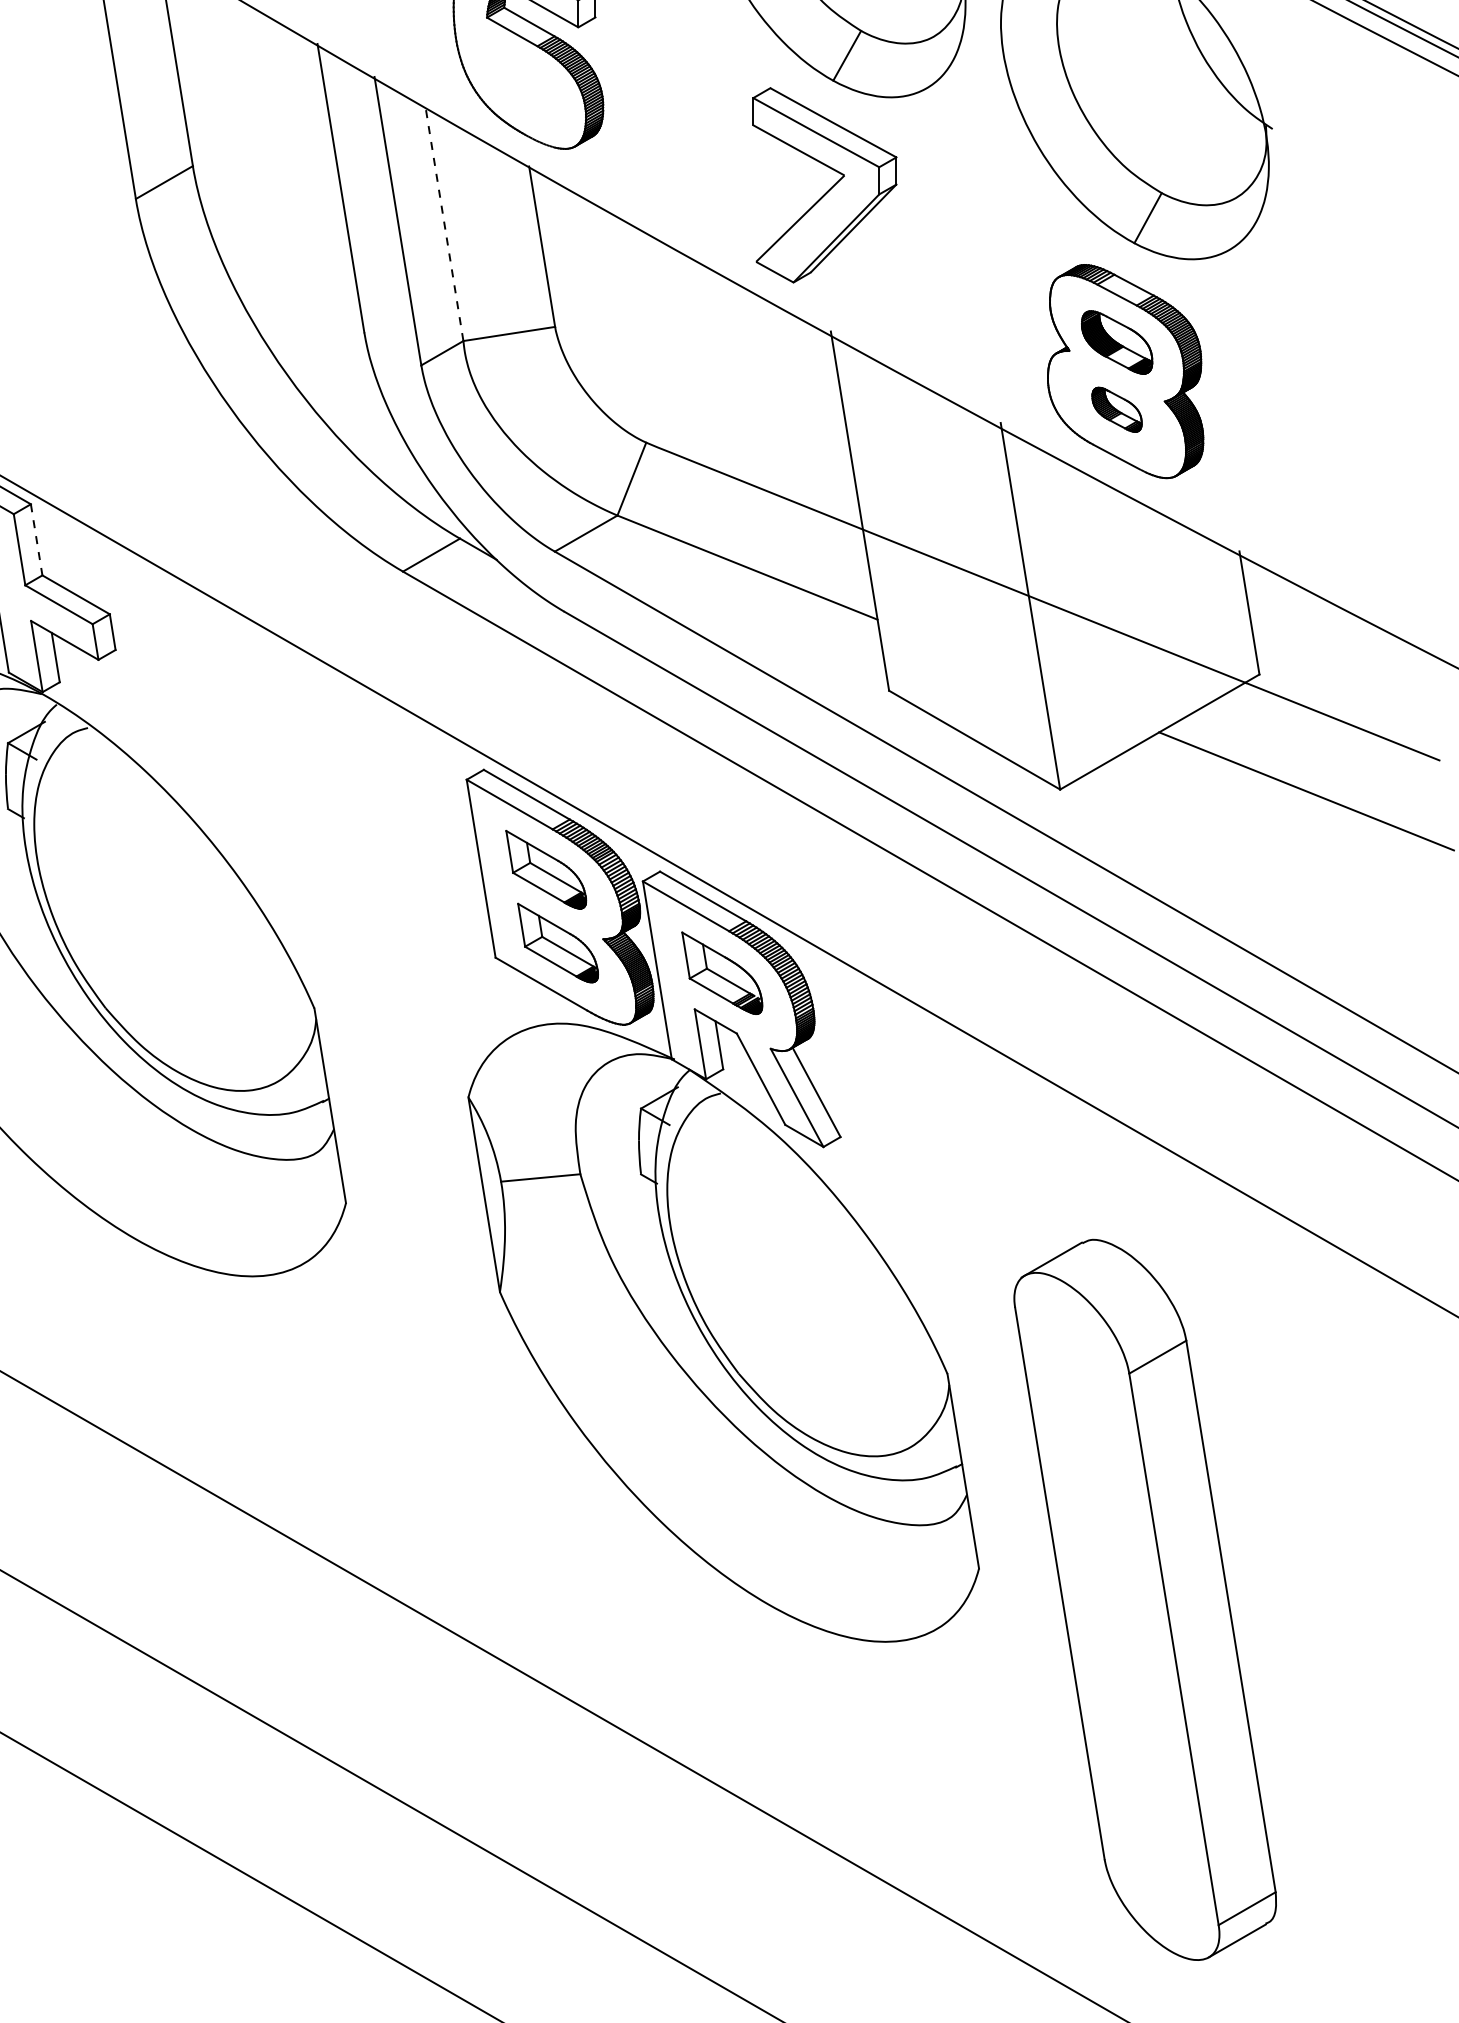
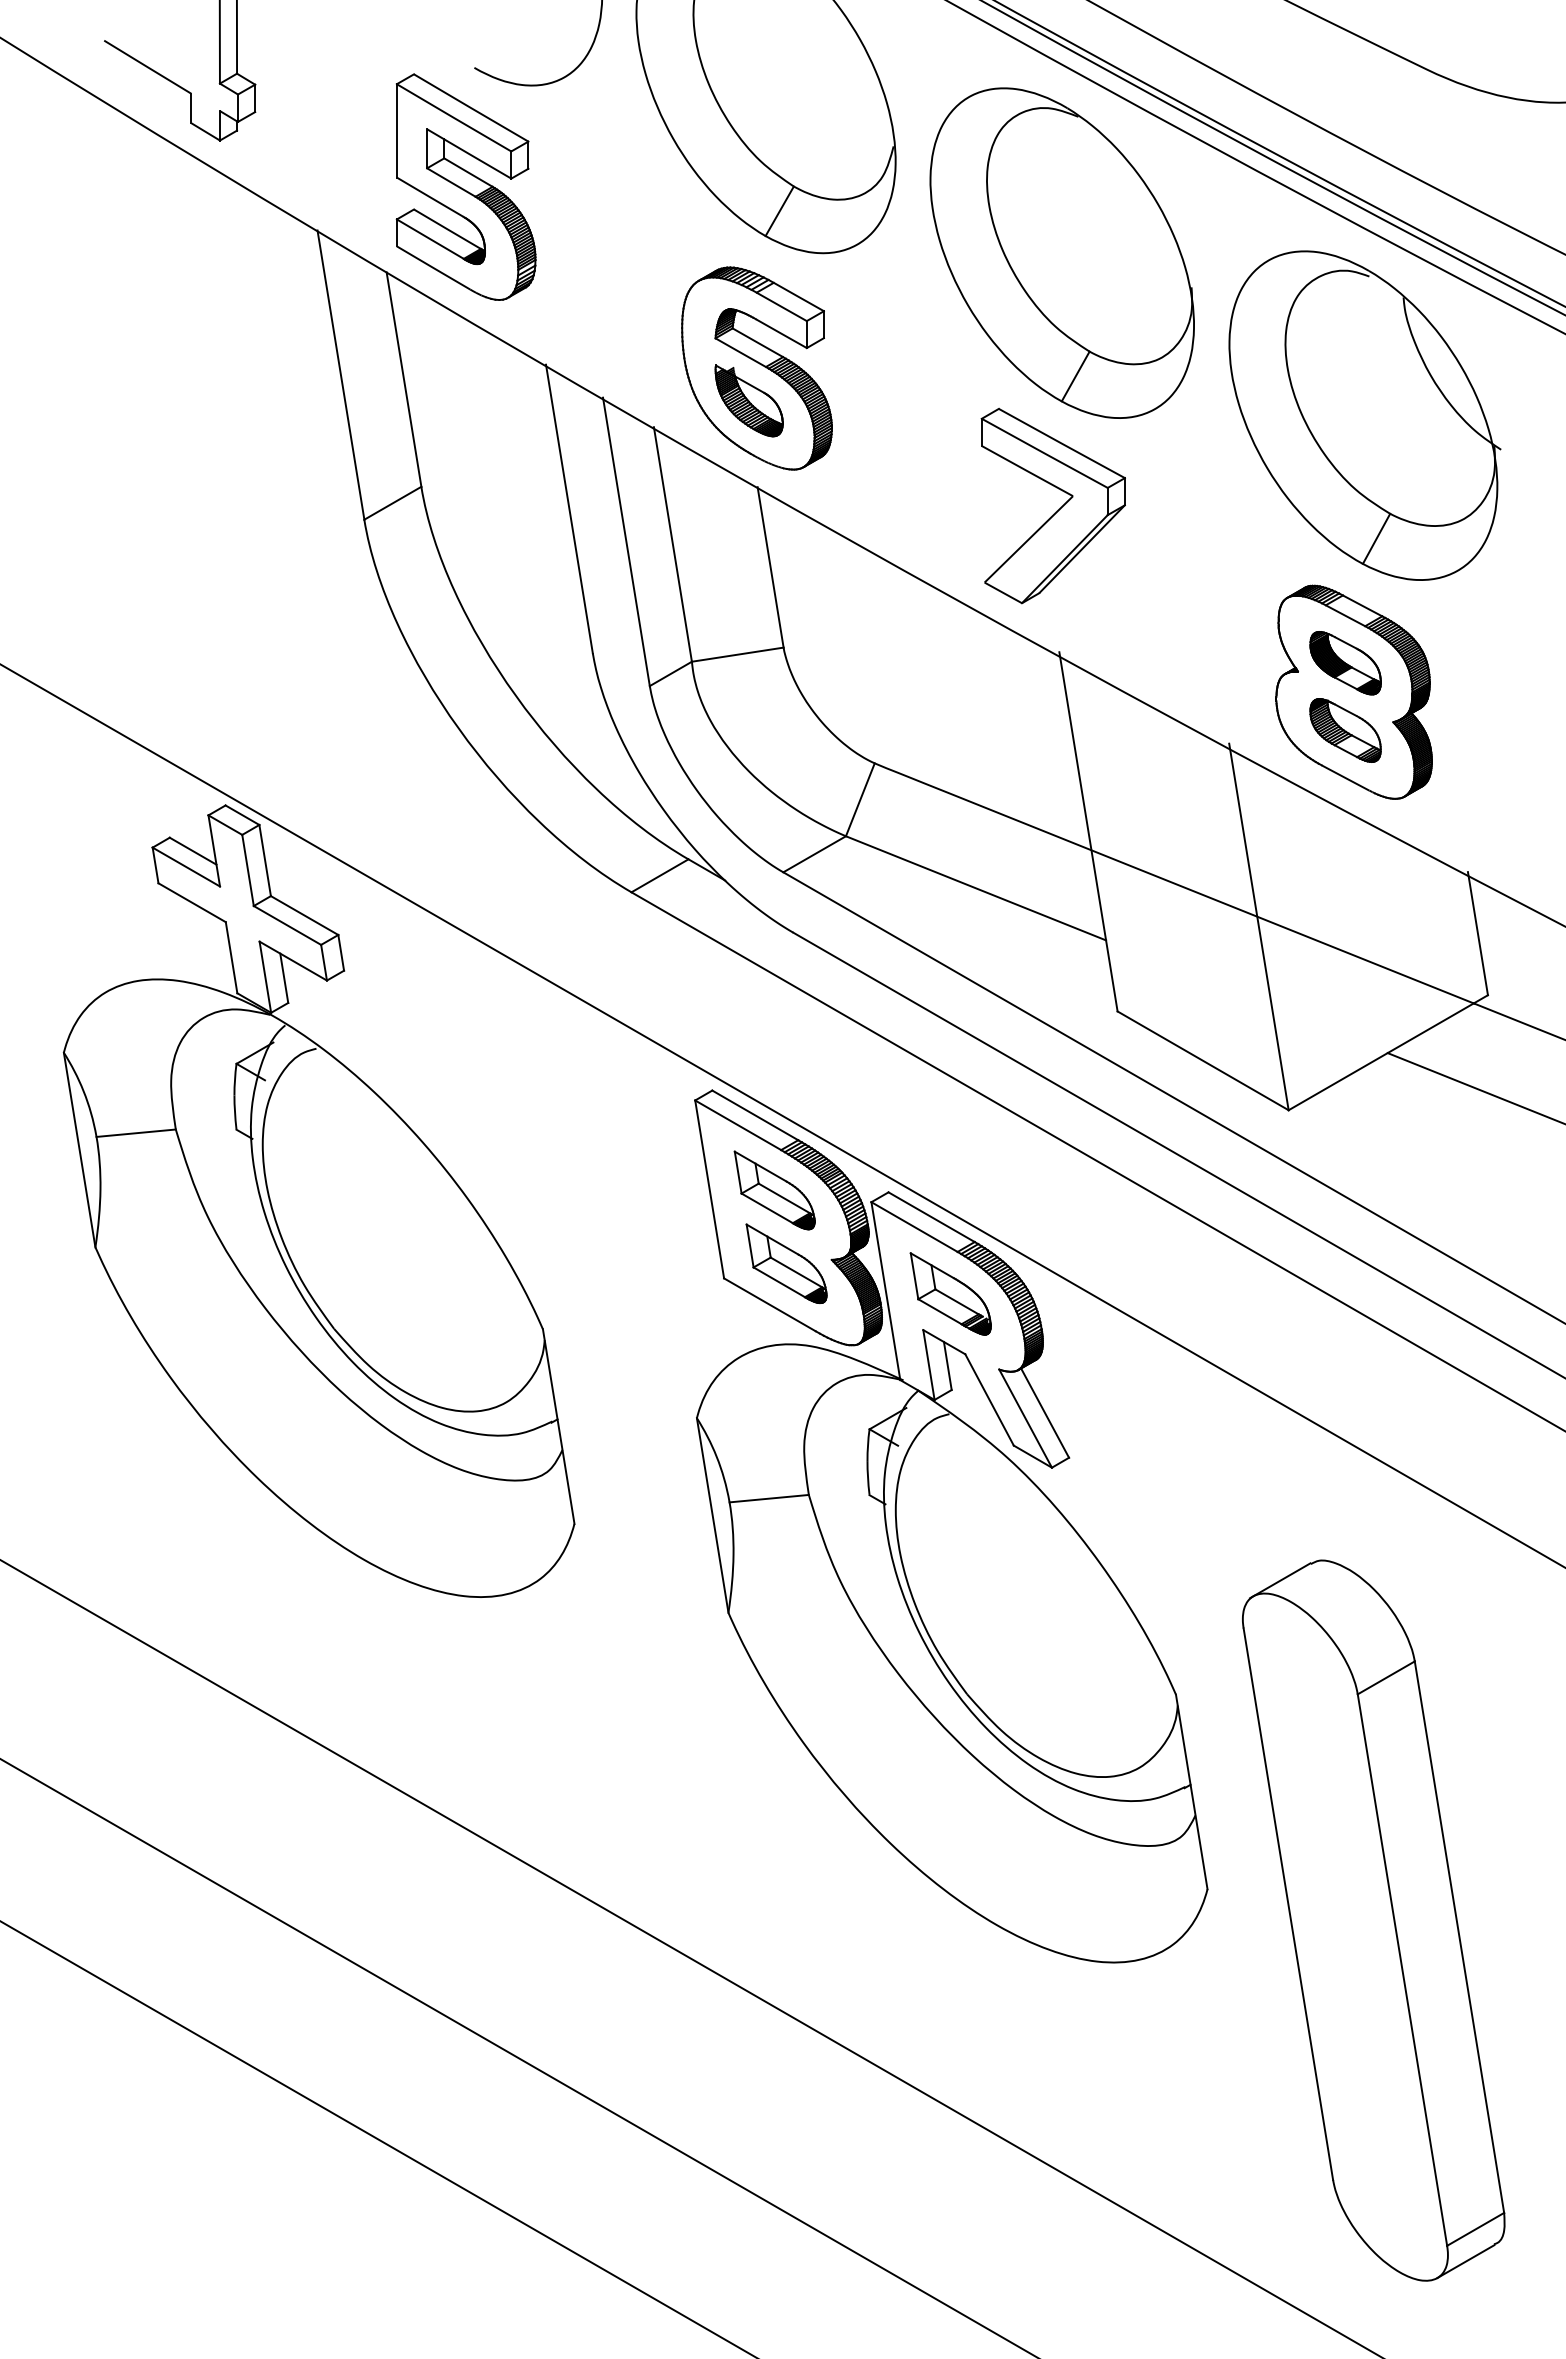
part: (520, 79) -> (748, 400), added
line: (444, 223) -> (672, 544), dashed -> solid
part: (1117, 409) -> (1345, 730), size x1.43
line: (37, 540) -> (265, 861), dashed -> solid

